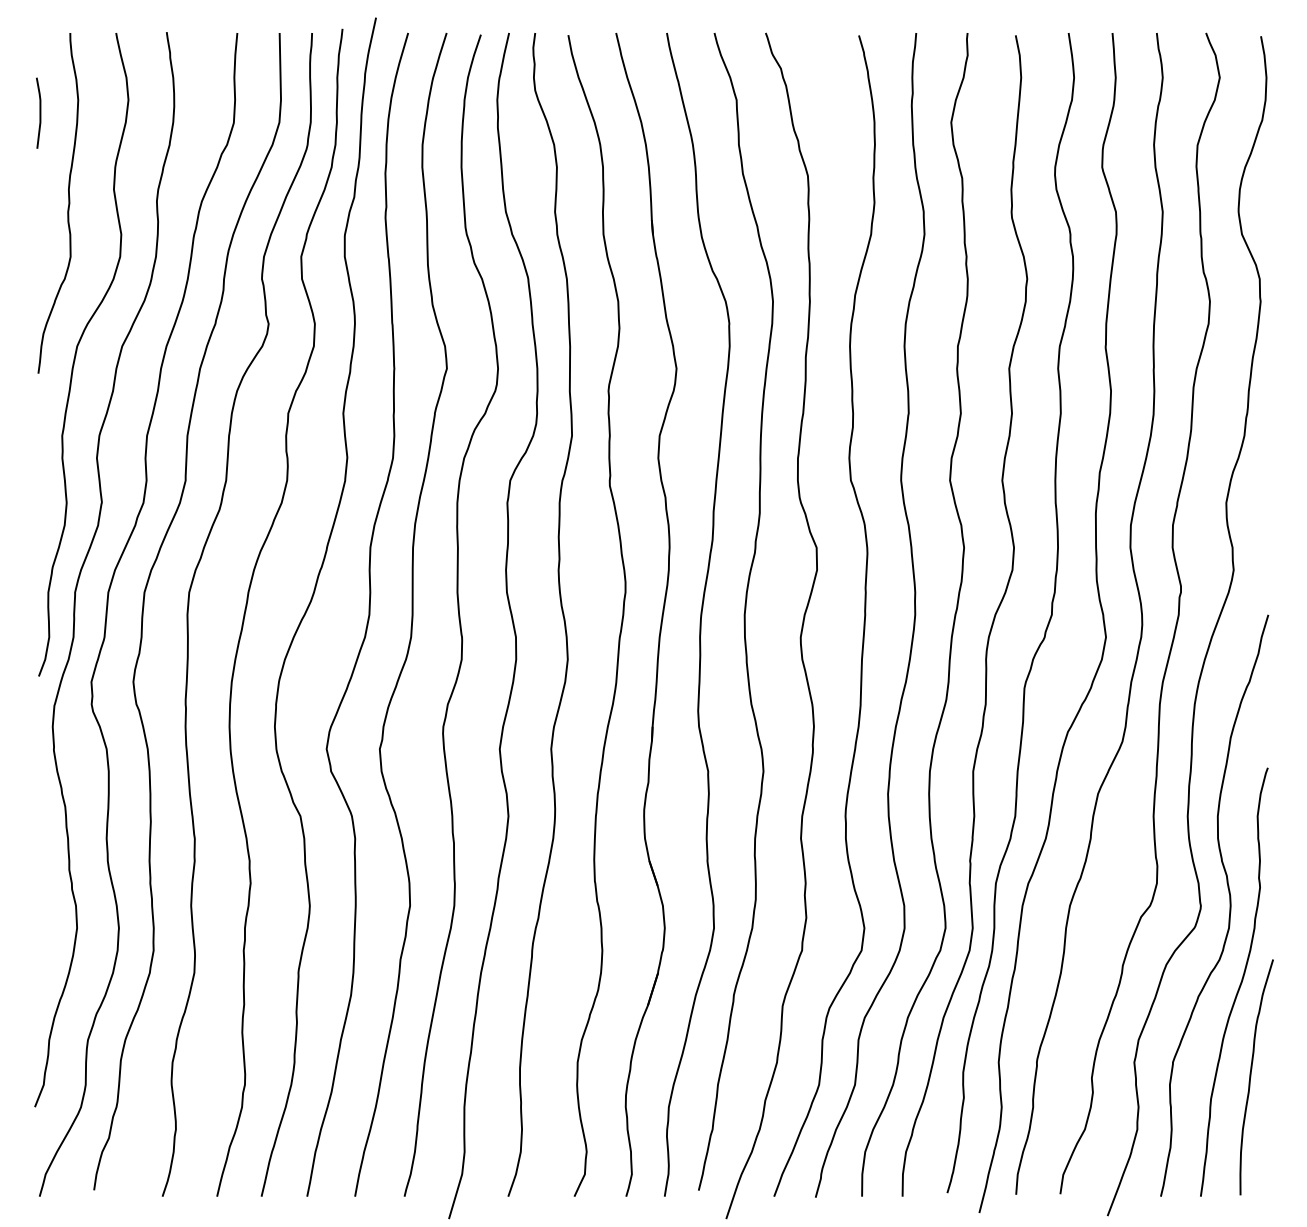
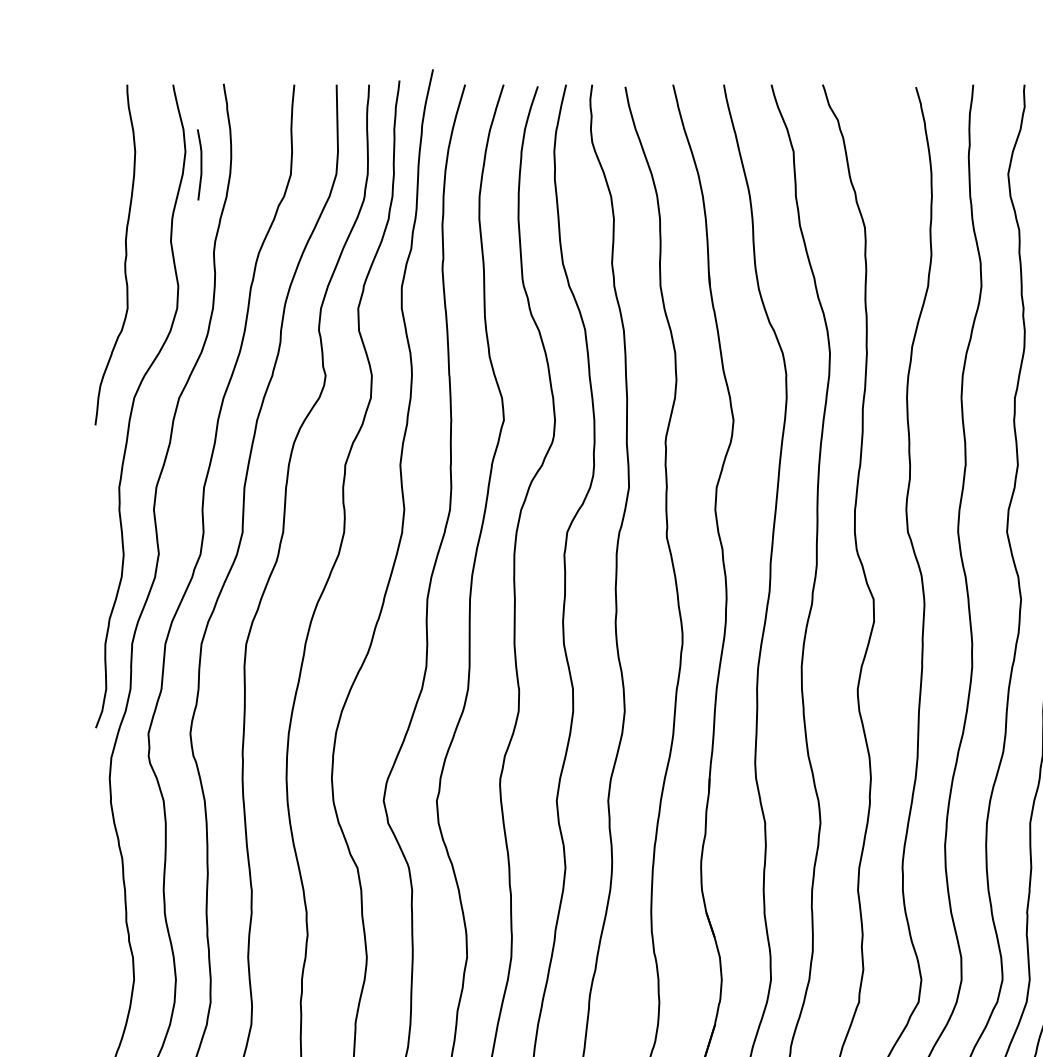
line: (39, 112) -> (200, 164), moved

